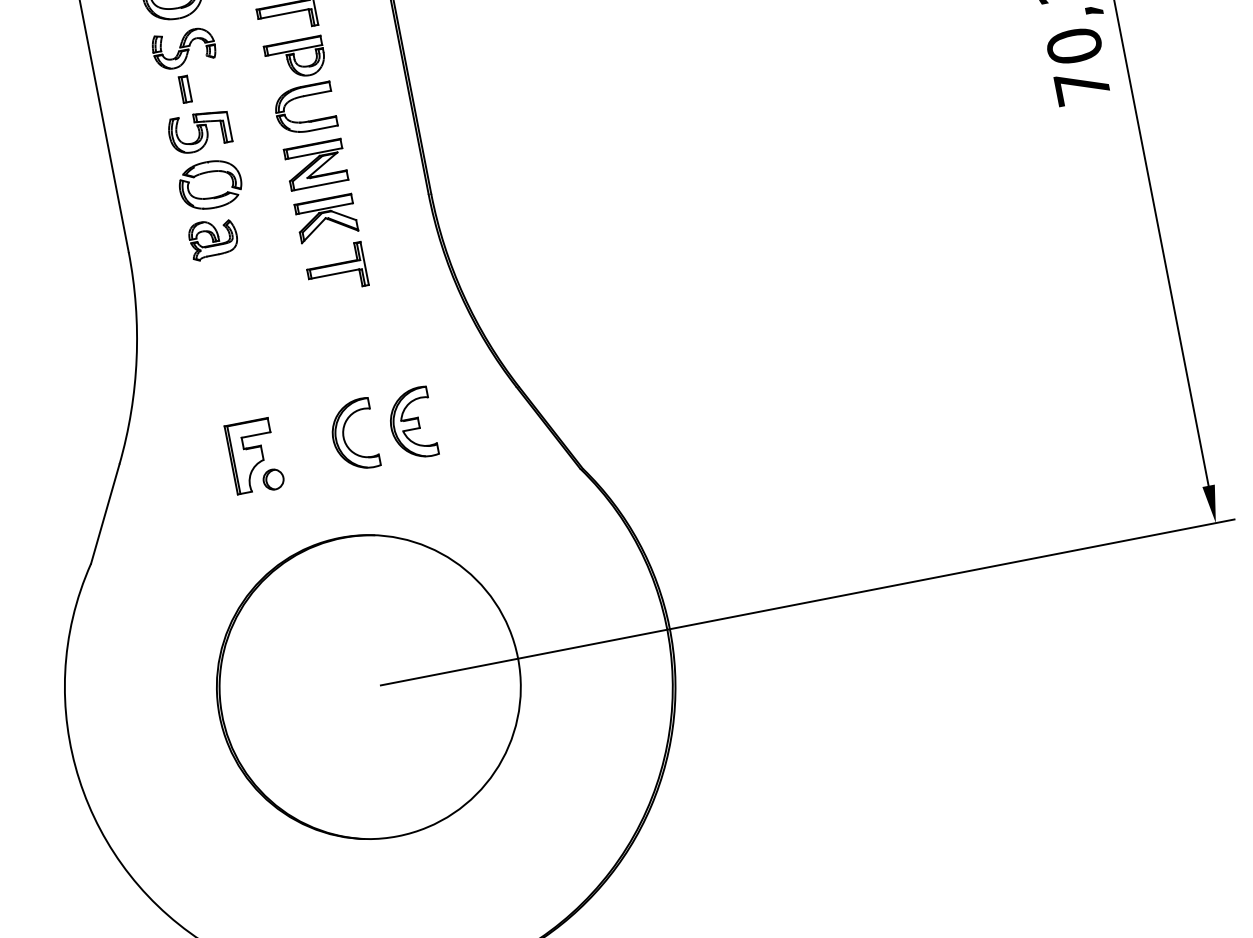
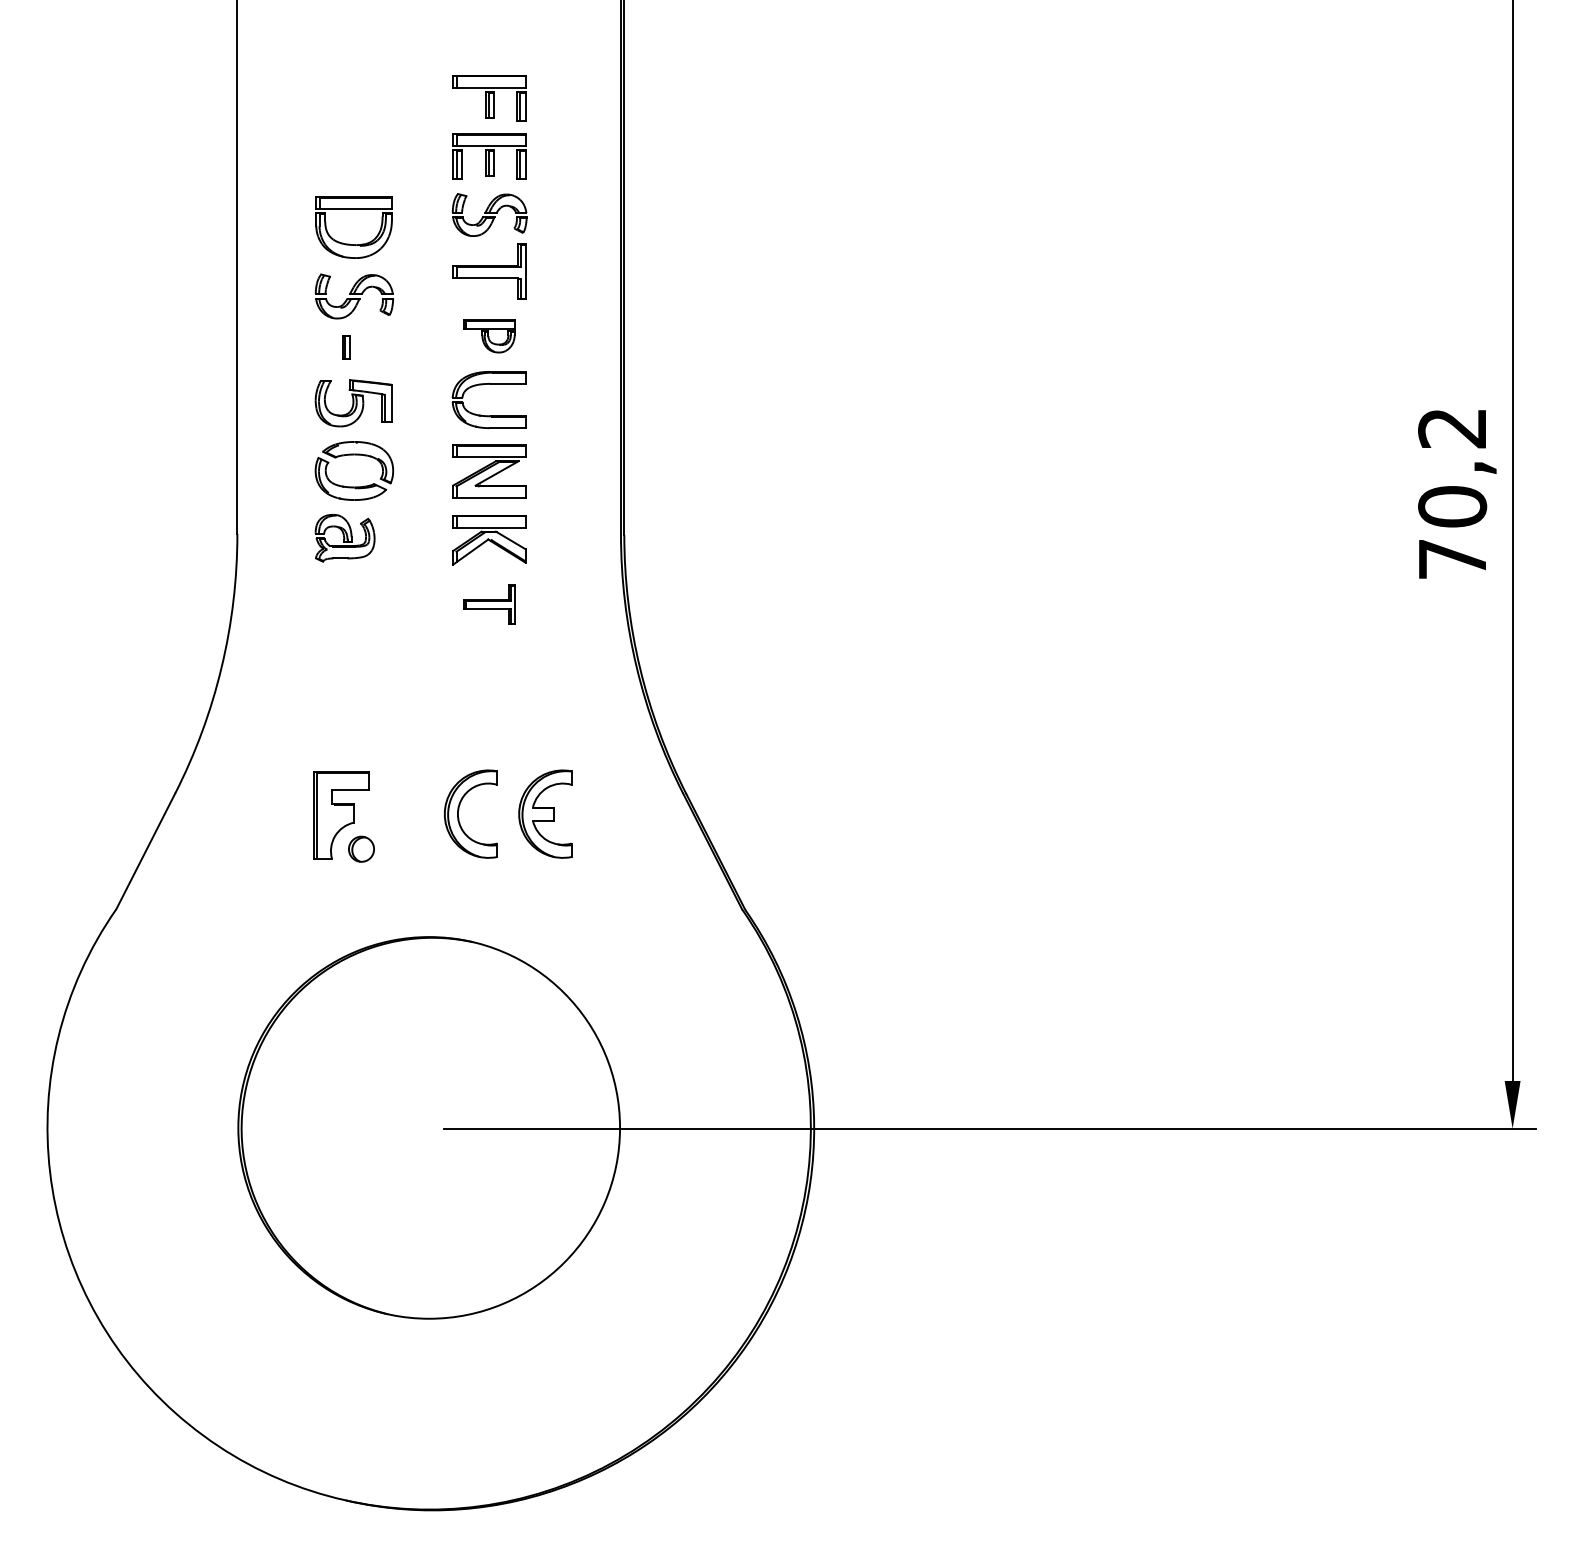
part: (295, 59) -> (489, 336), size x0.7
part: (184, 89) -> (345, 346), size x0.7
part: (336, 268) -> (489, 604), size x0.7

